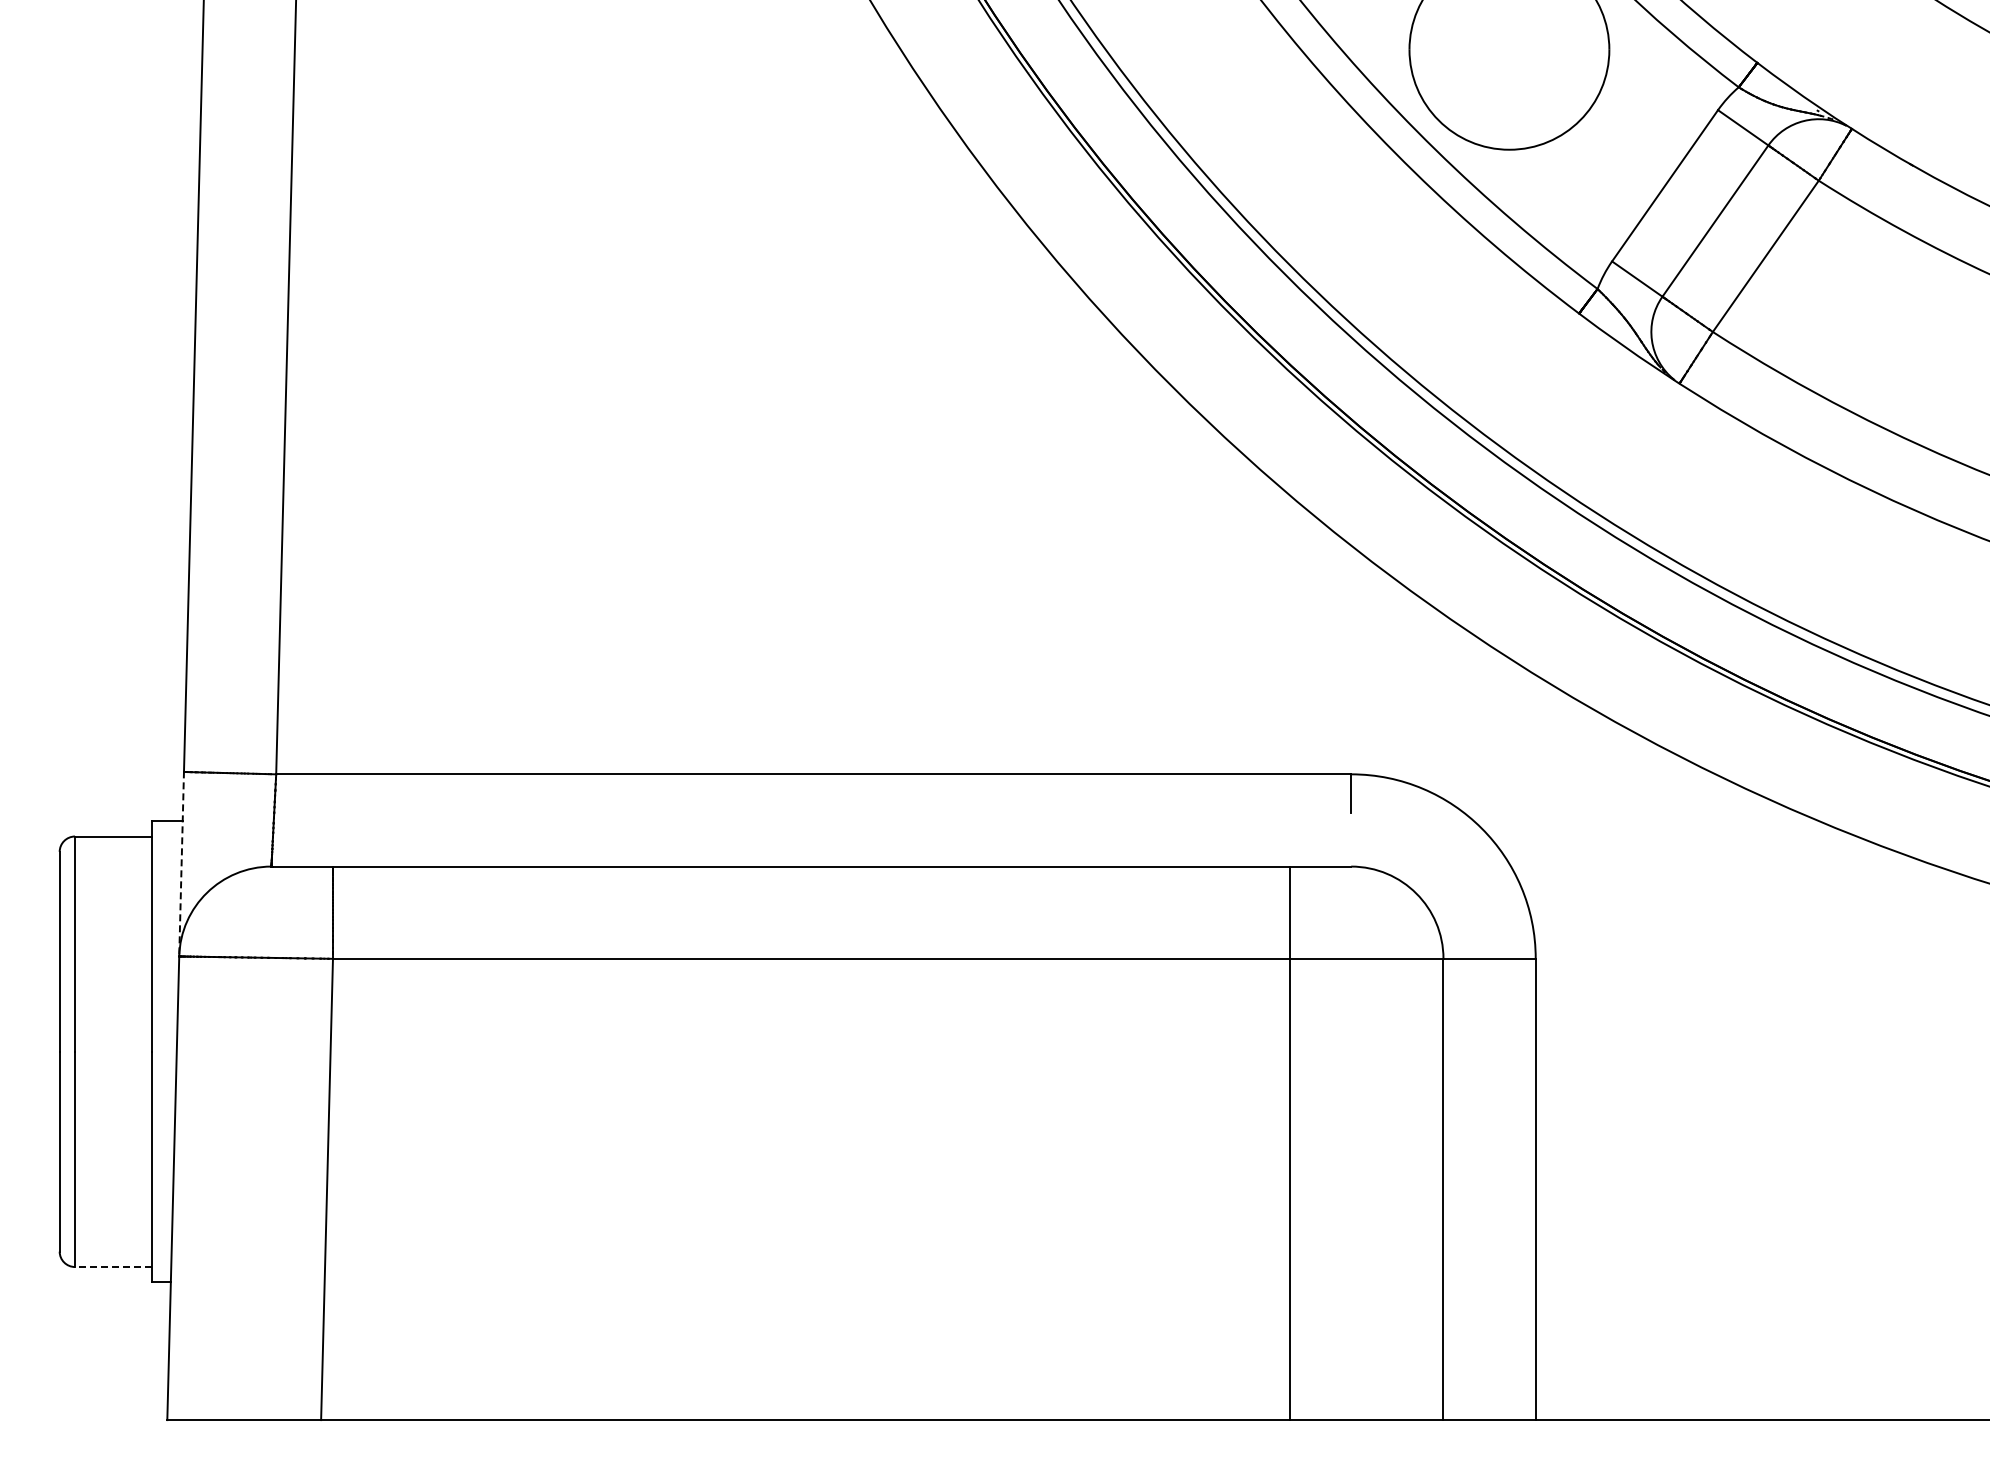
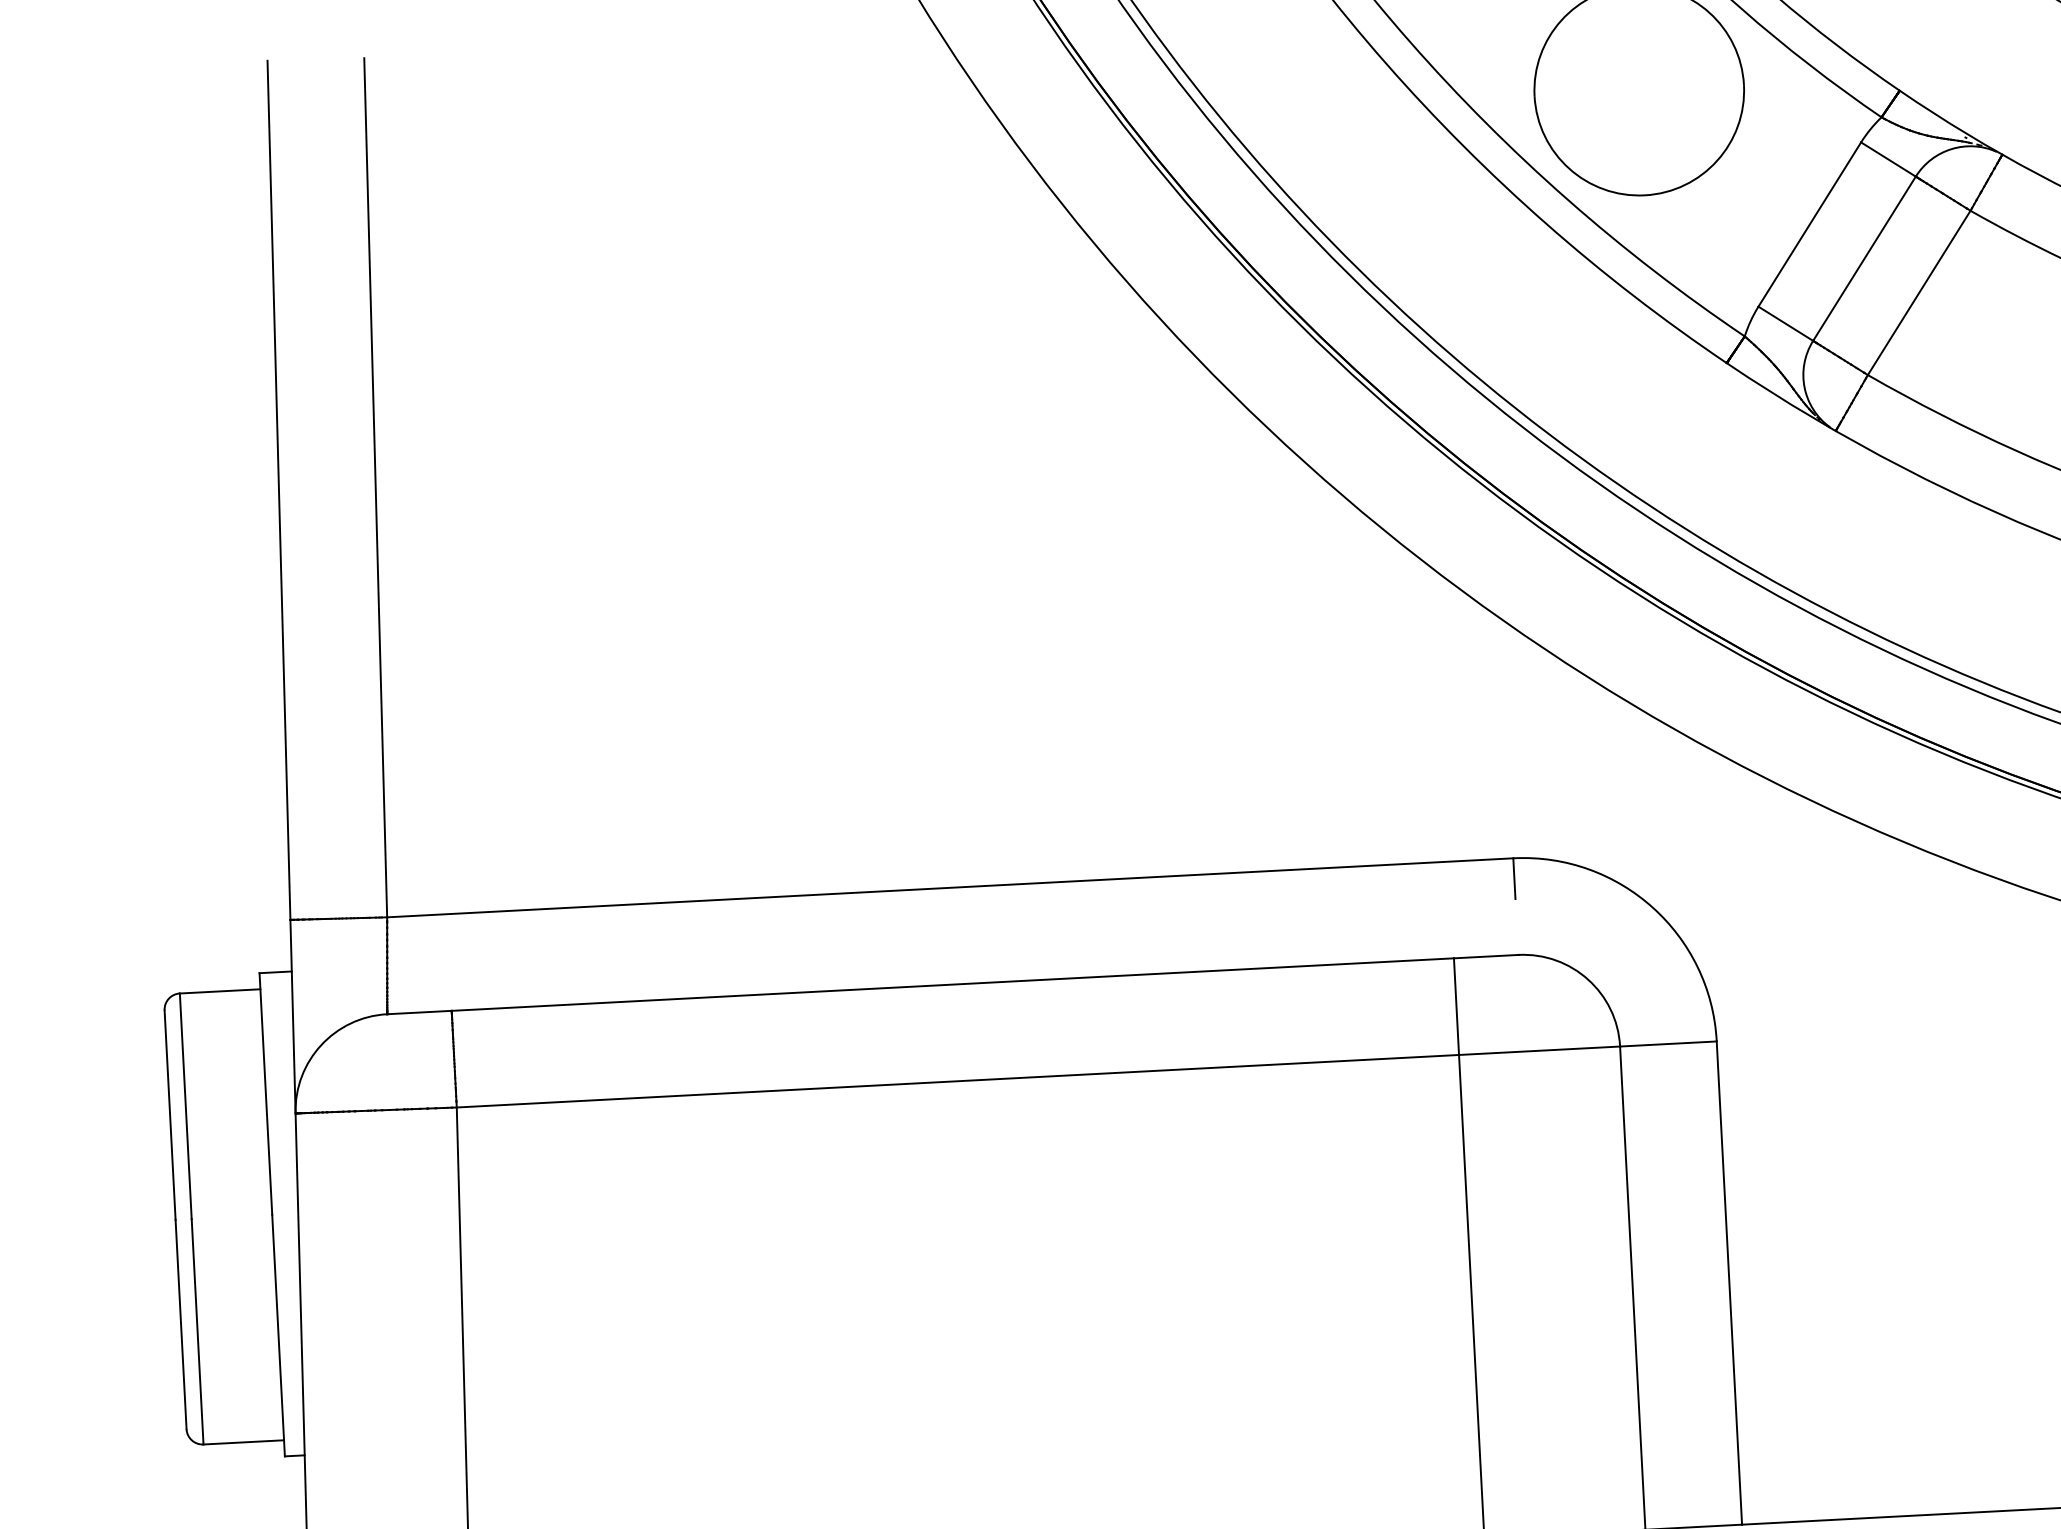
line: (181, 862) -> (292, 1014), dashed -> solid
line: (113, 1267) -> (243, 1442), dashed -> solid

